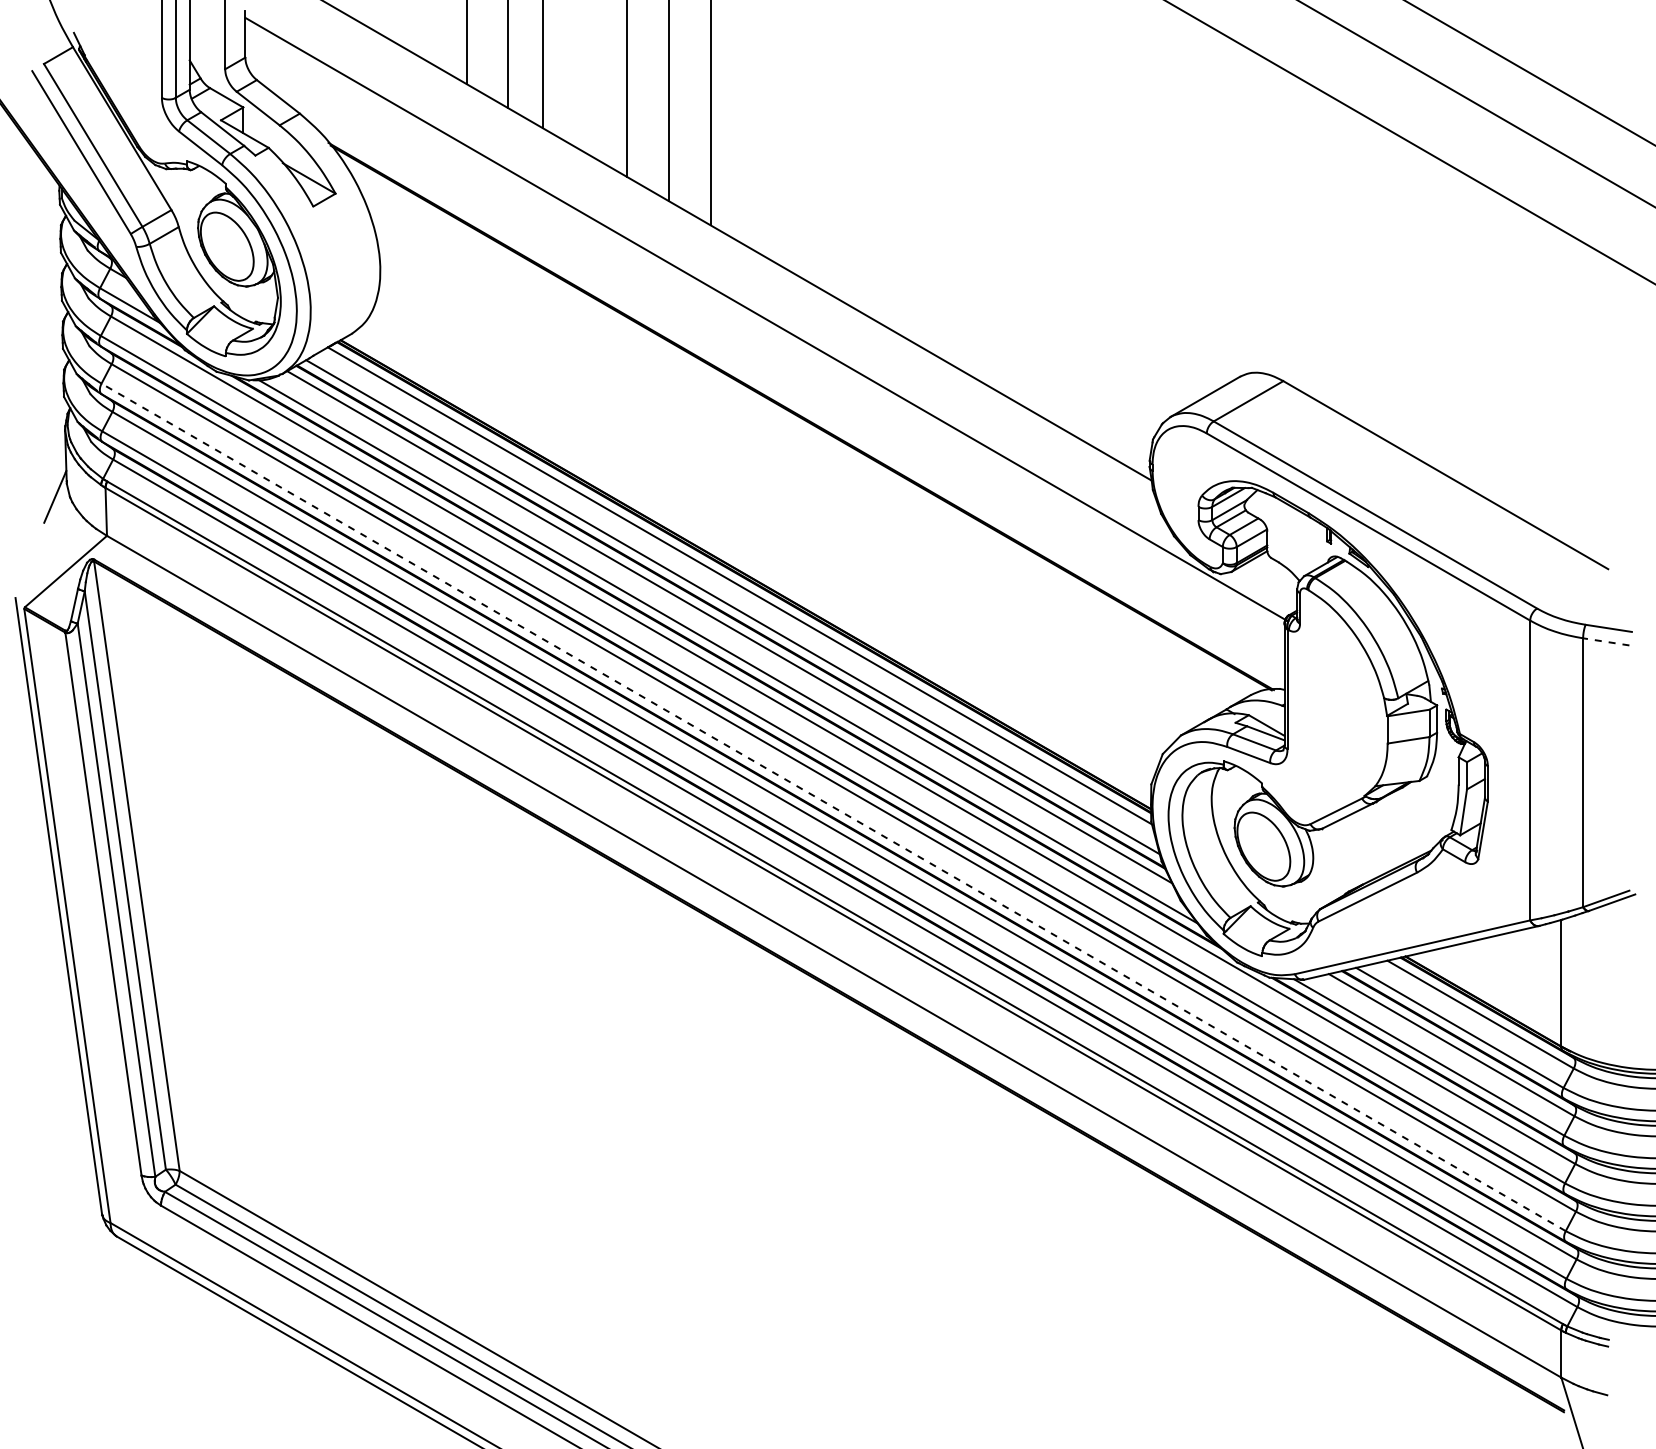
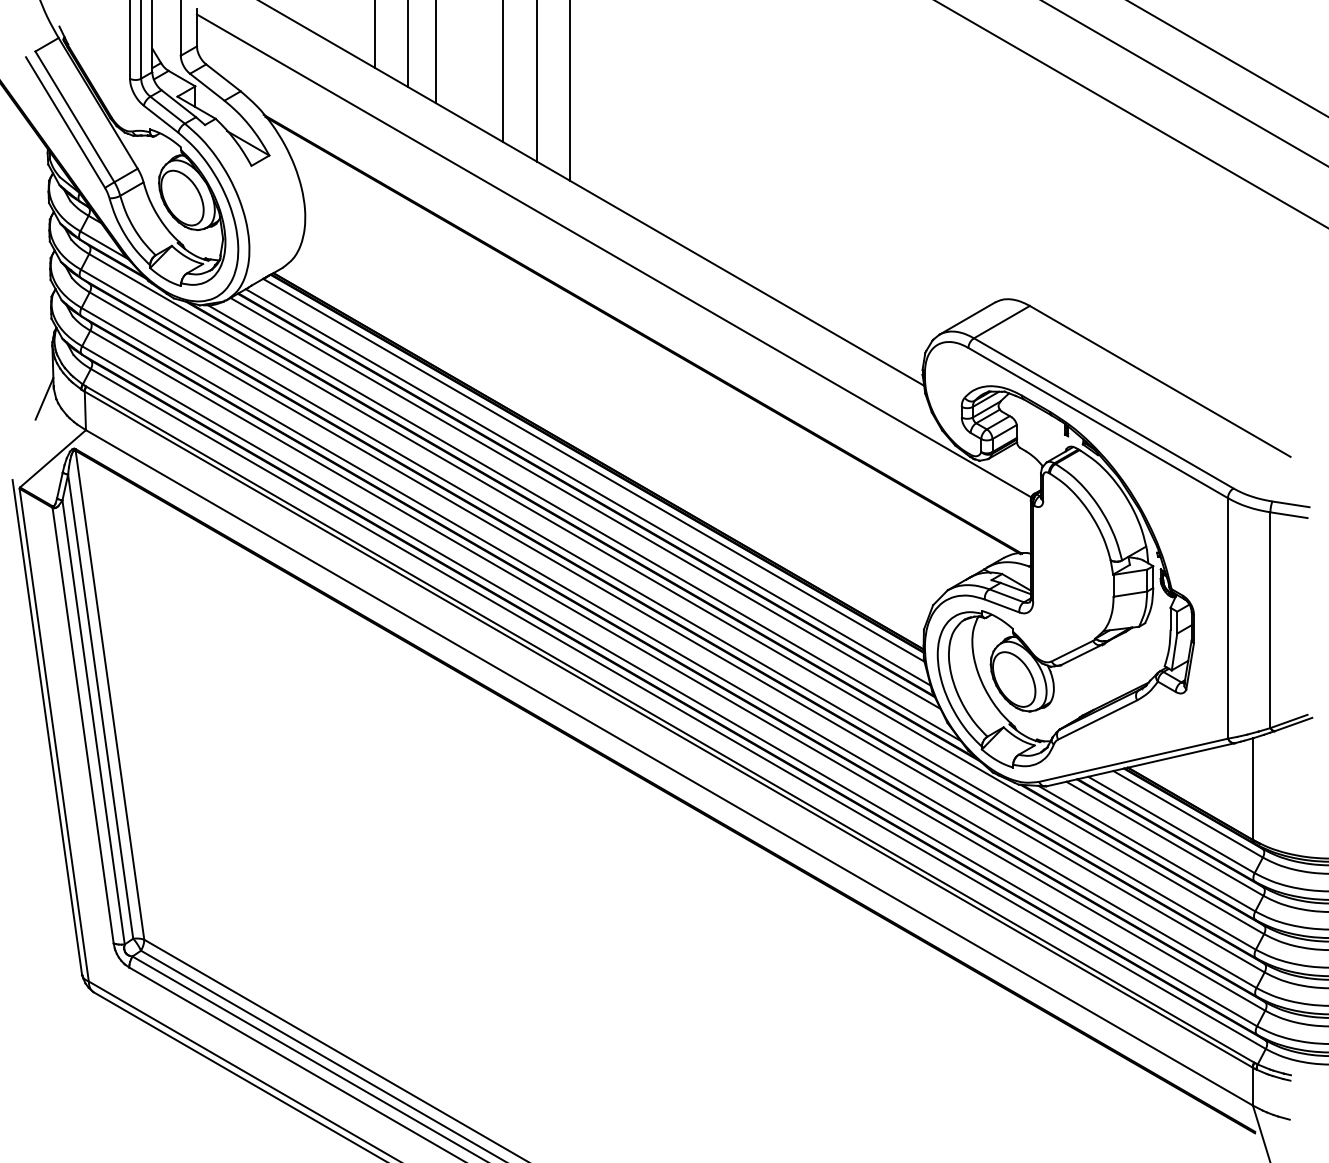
line: (1605, 641) -> (1288, 514), dashed -> solid
line: (833, 807) -> (668, 648), dashed -> solid

